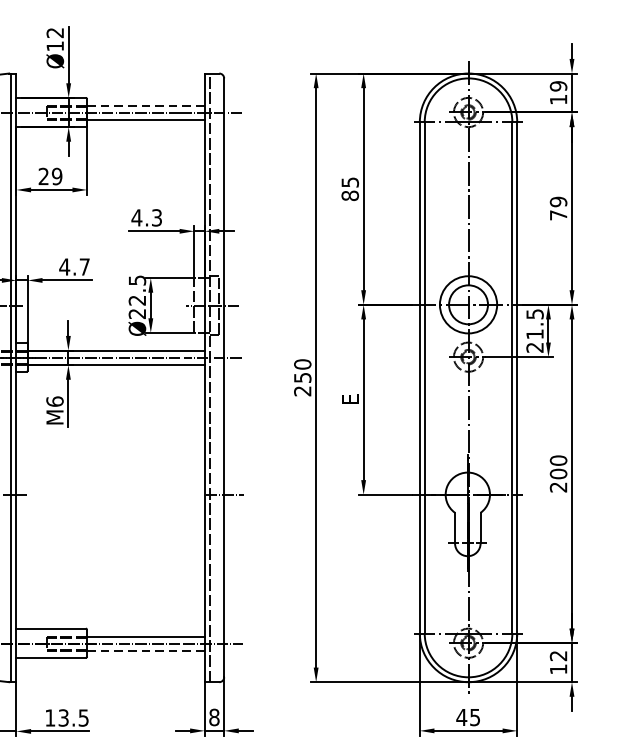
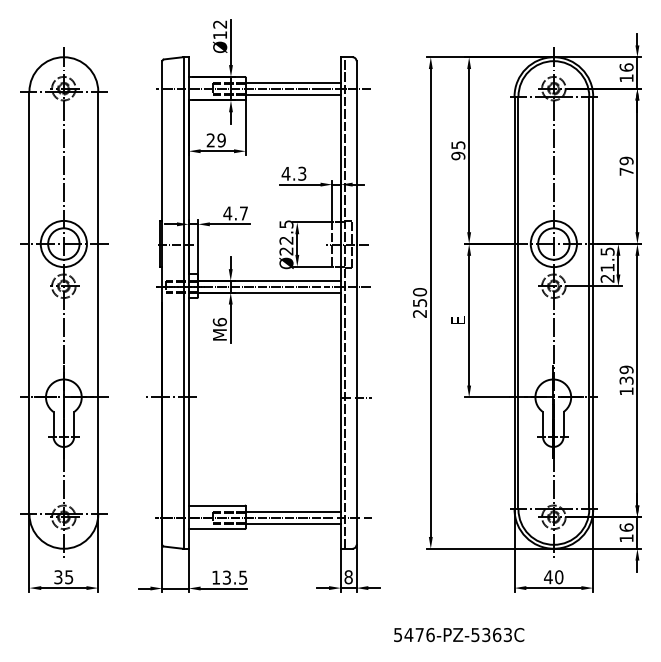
text: (558, 86) -> (626, 67), 19 -> 16
line: (146, 106) -> (293, 83), dashed -> solid
text: (350, 195) -> (458, 155), 85 -> 95
text: (558, 473) -> (626, 380), 200 -> 139
line: (146, 650) -> (293, 523), dashed -> solid
text: (558, 655) -> (626, 527), 12 -> 16
text: (475, 717) -> (559, 577), 45 -> 40

